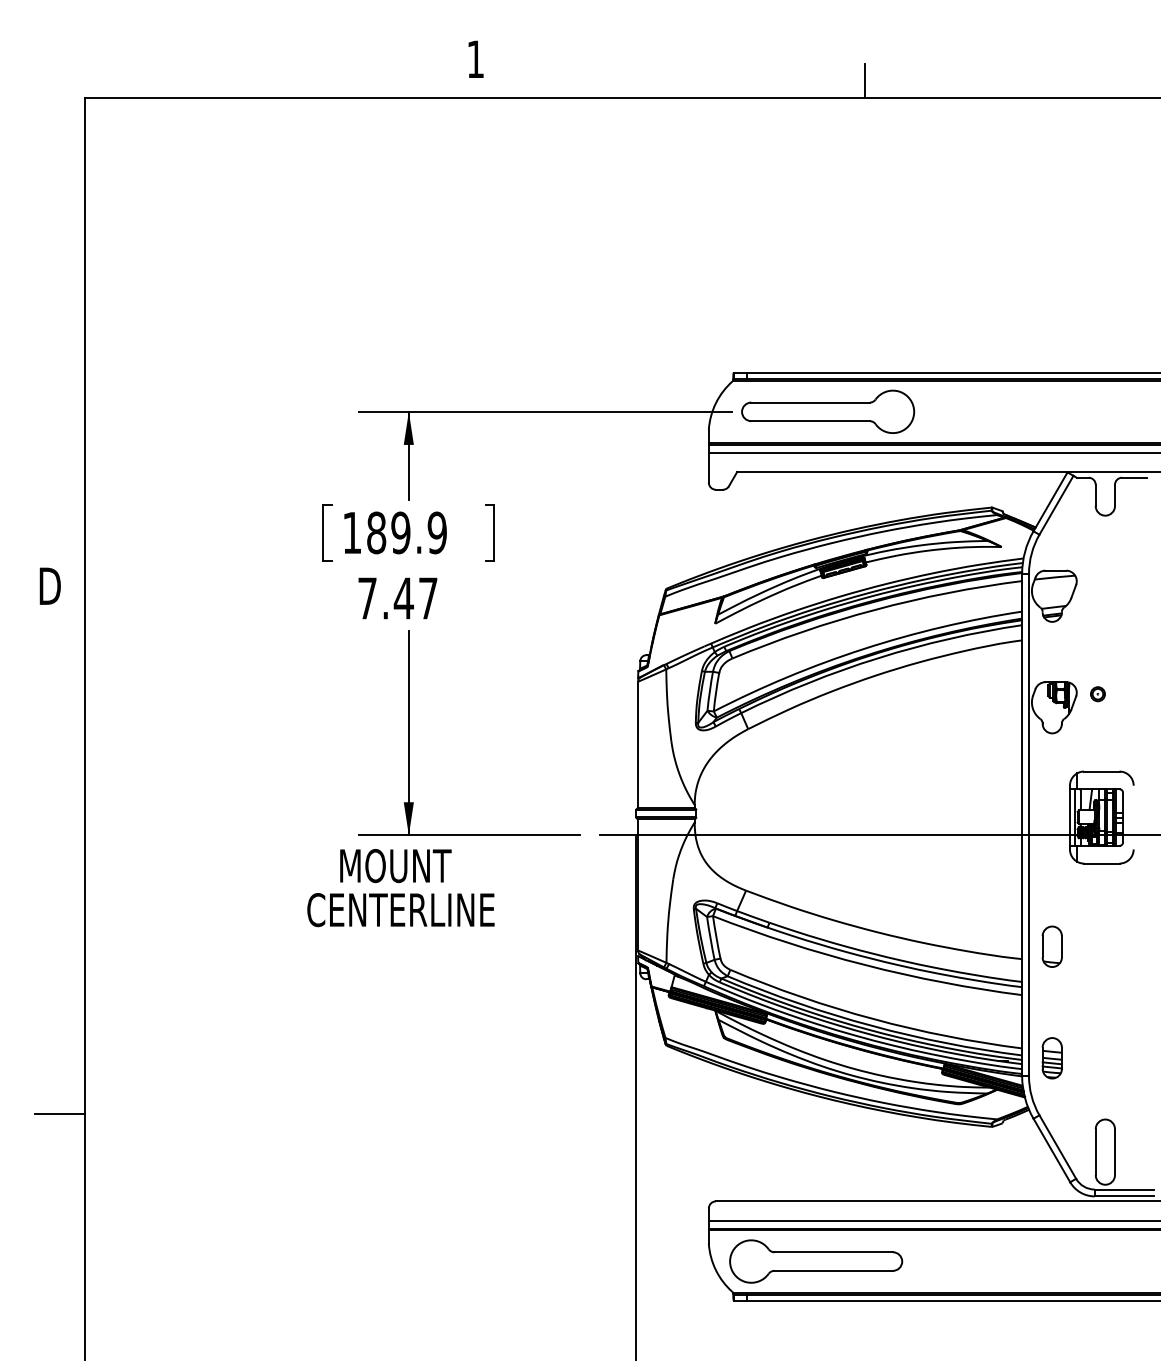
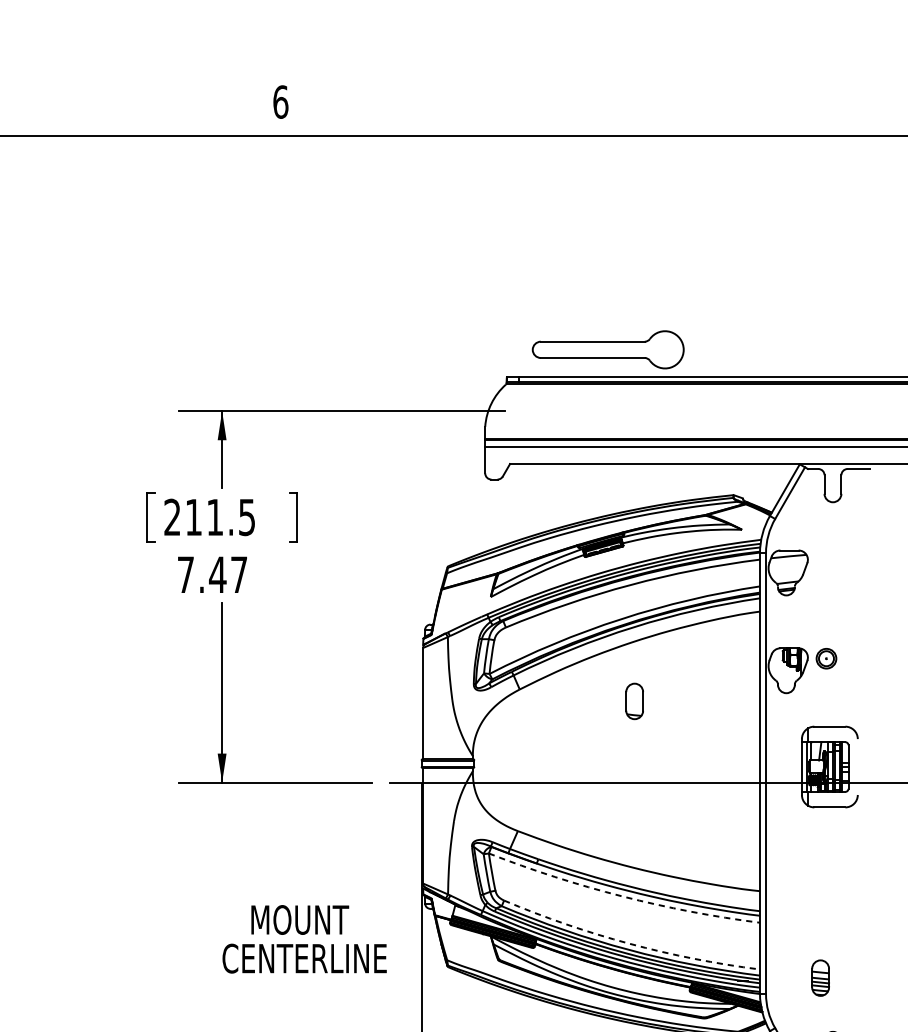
text: (475, 59) -> (280, 102), 1 -> 6
line: (865, 81) -> (622, 121), removed
part: (828, 411) -> (608, 349), moved
text: (394, 532) -> (209, 517), 189.9 -> 211.5
part: (1097, 694) -> (826, 659), size x1.6
text: (400, 888) -> (304, 939), moved
part: (1051, 946) -> (634, 701), moved
arc: (865, 965) -> (622, 896), solid -> dashed
arc: (873, 1019) -> (629, 944), solid -> dashed
part: (1051, 1058) -> (819, 978), moved

